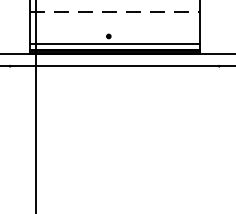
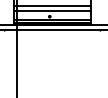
line: (114, 11) -> (52, 5), dashed -> solid
line: (114, 25) -> (52, 11), added

